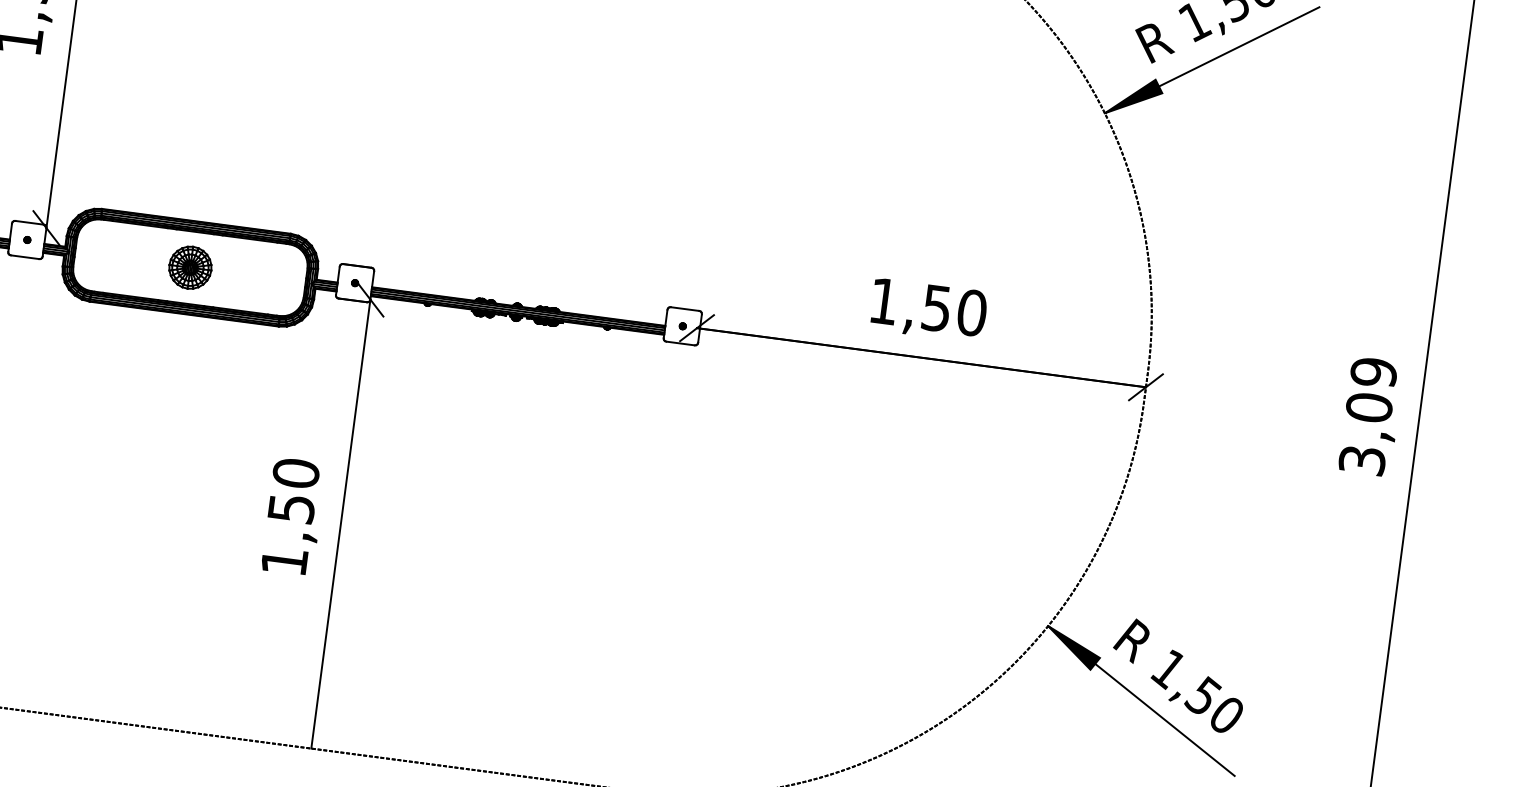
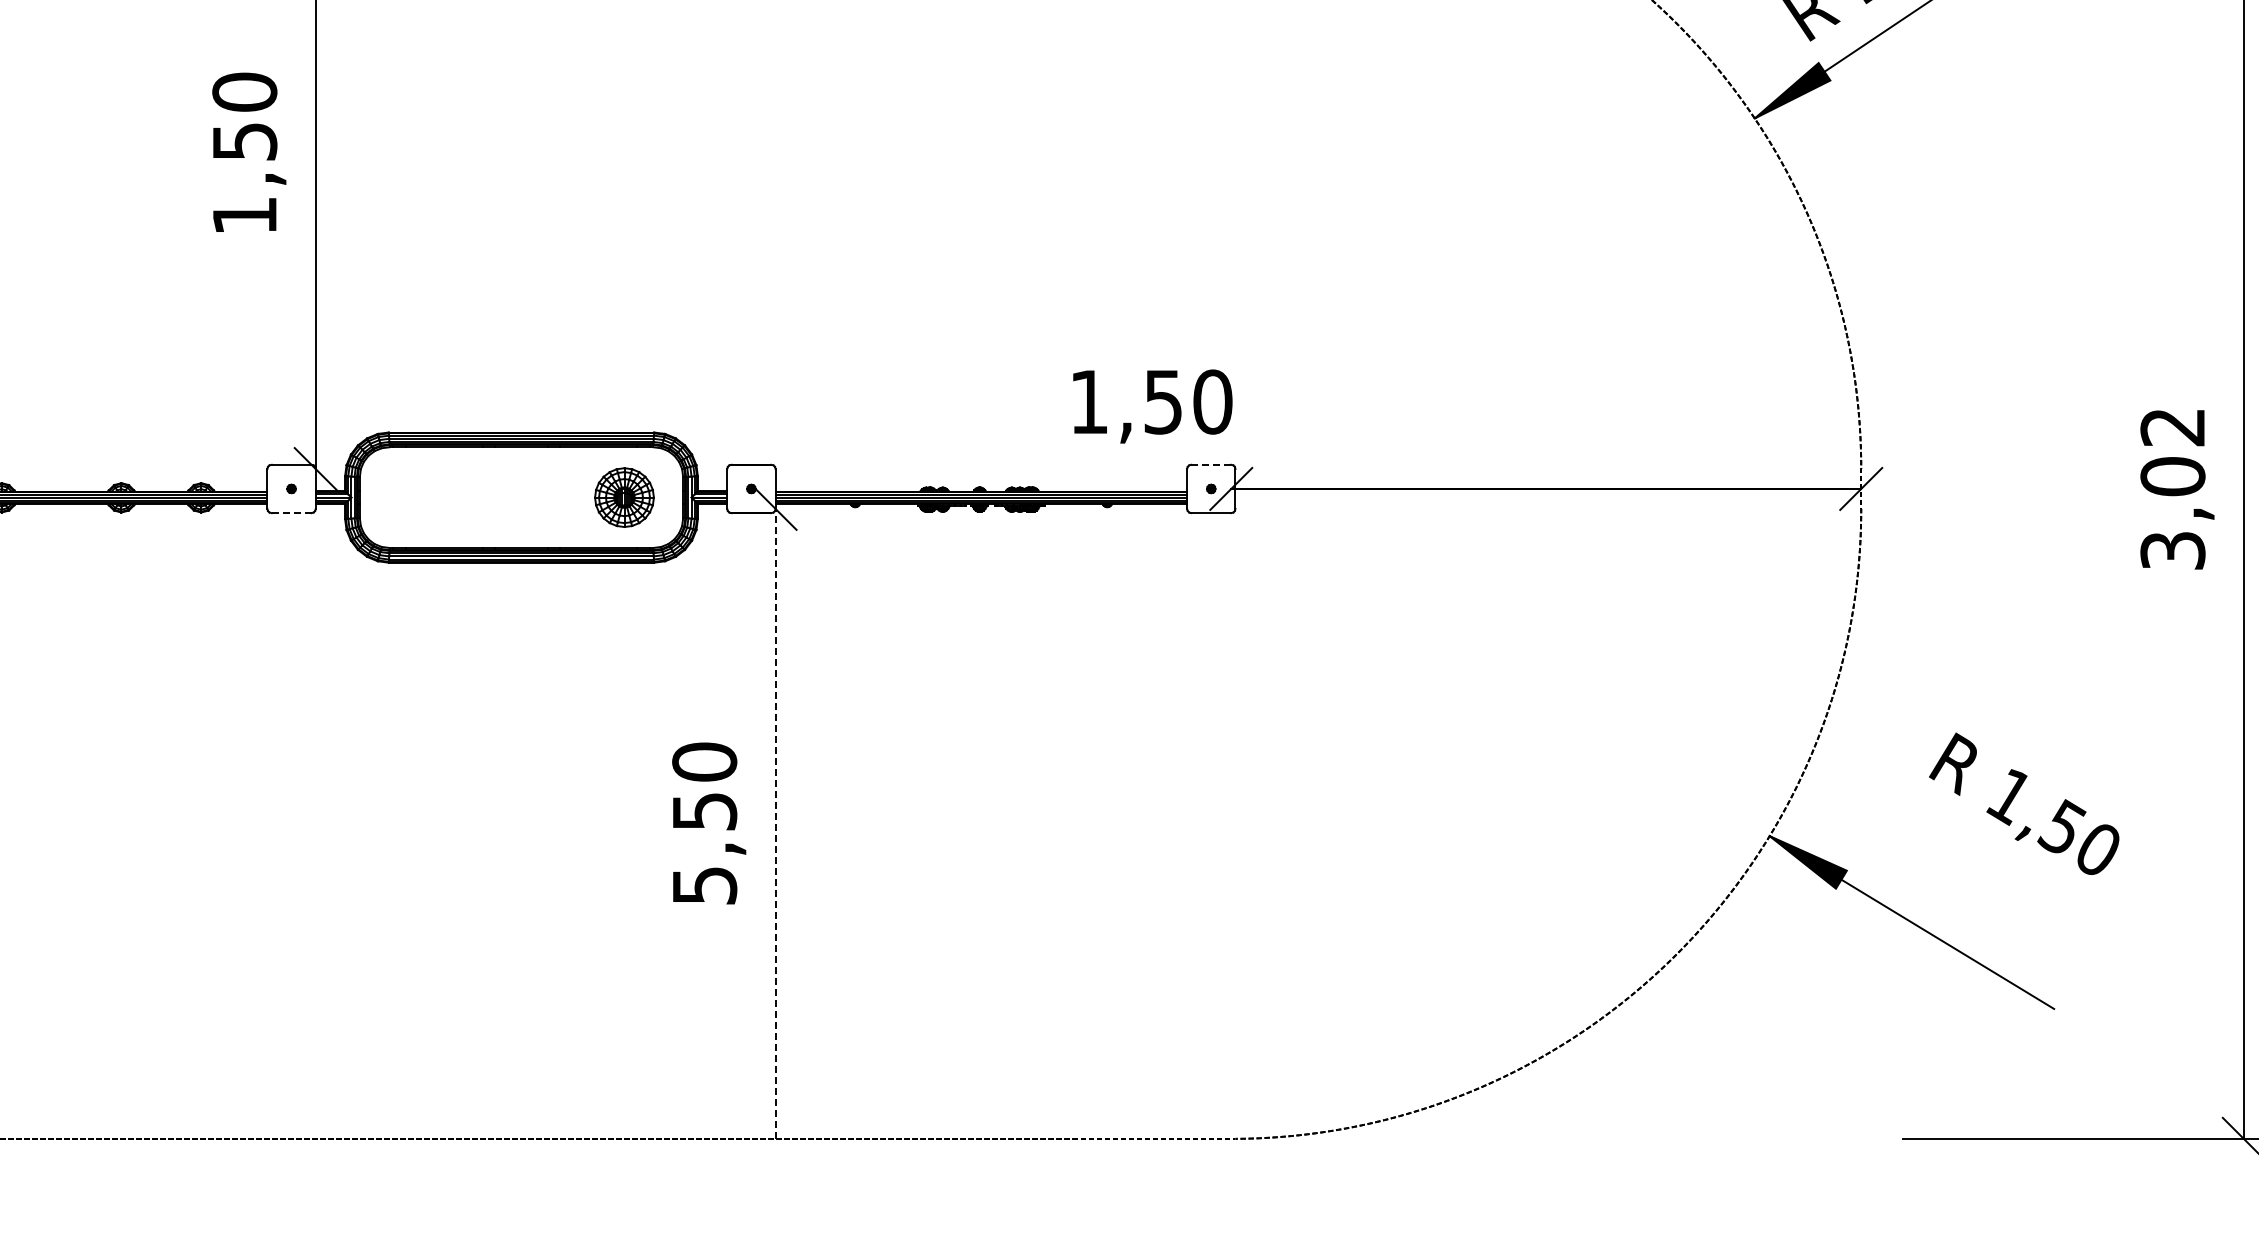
line: (25, 257) -> (291, 513), solid -> dashed
part: (190, 267) -> (624, 497), moved
line: (685, 308) -> (1211, 464), solid -> dashed
text: (928, 310) -> (1152, 406), moved
text: (1373, 372) -> (2172, 427), 3,09 -> 3,02
line: (340, 523) -> (775, 823), solid -> dashed
text: (285, 561) -> (705, 885), 1,50 -> 5,50
text: (1178, 675) -> (2024, 803), moved

